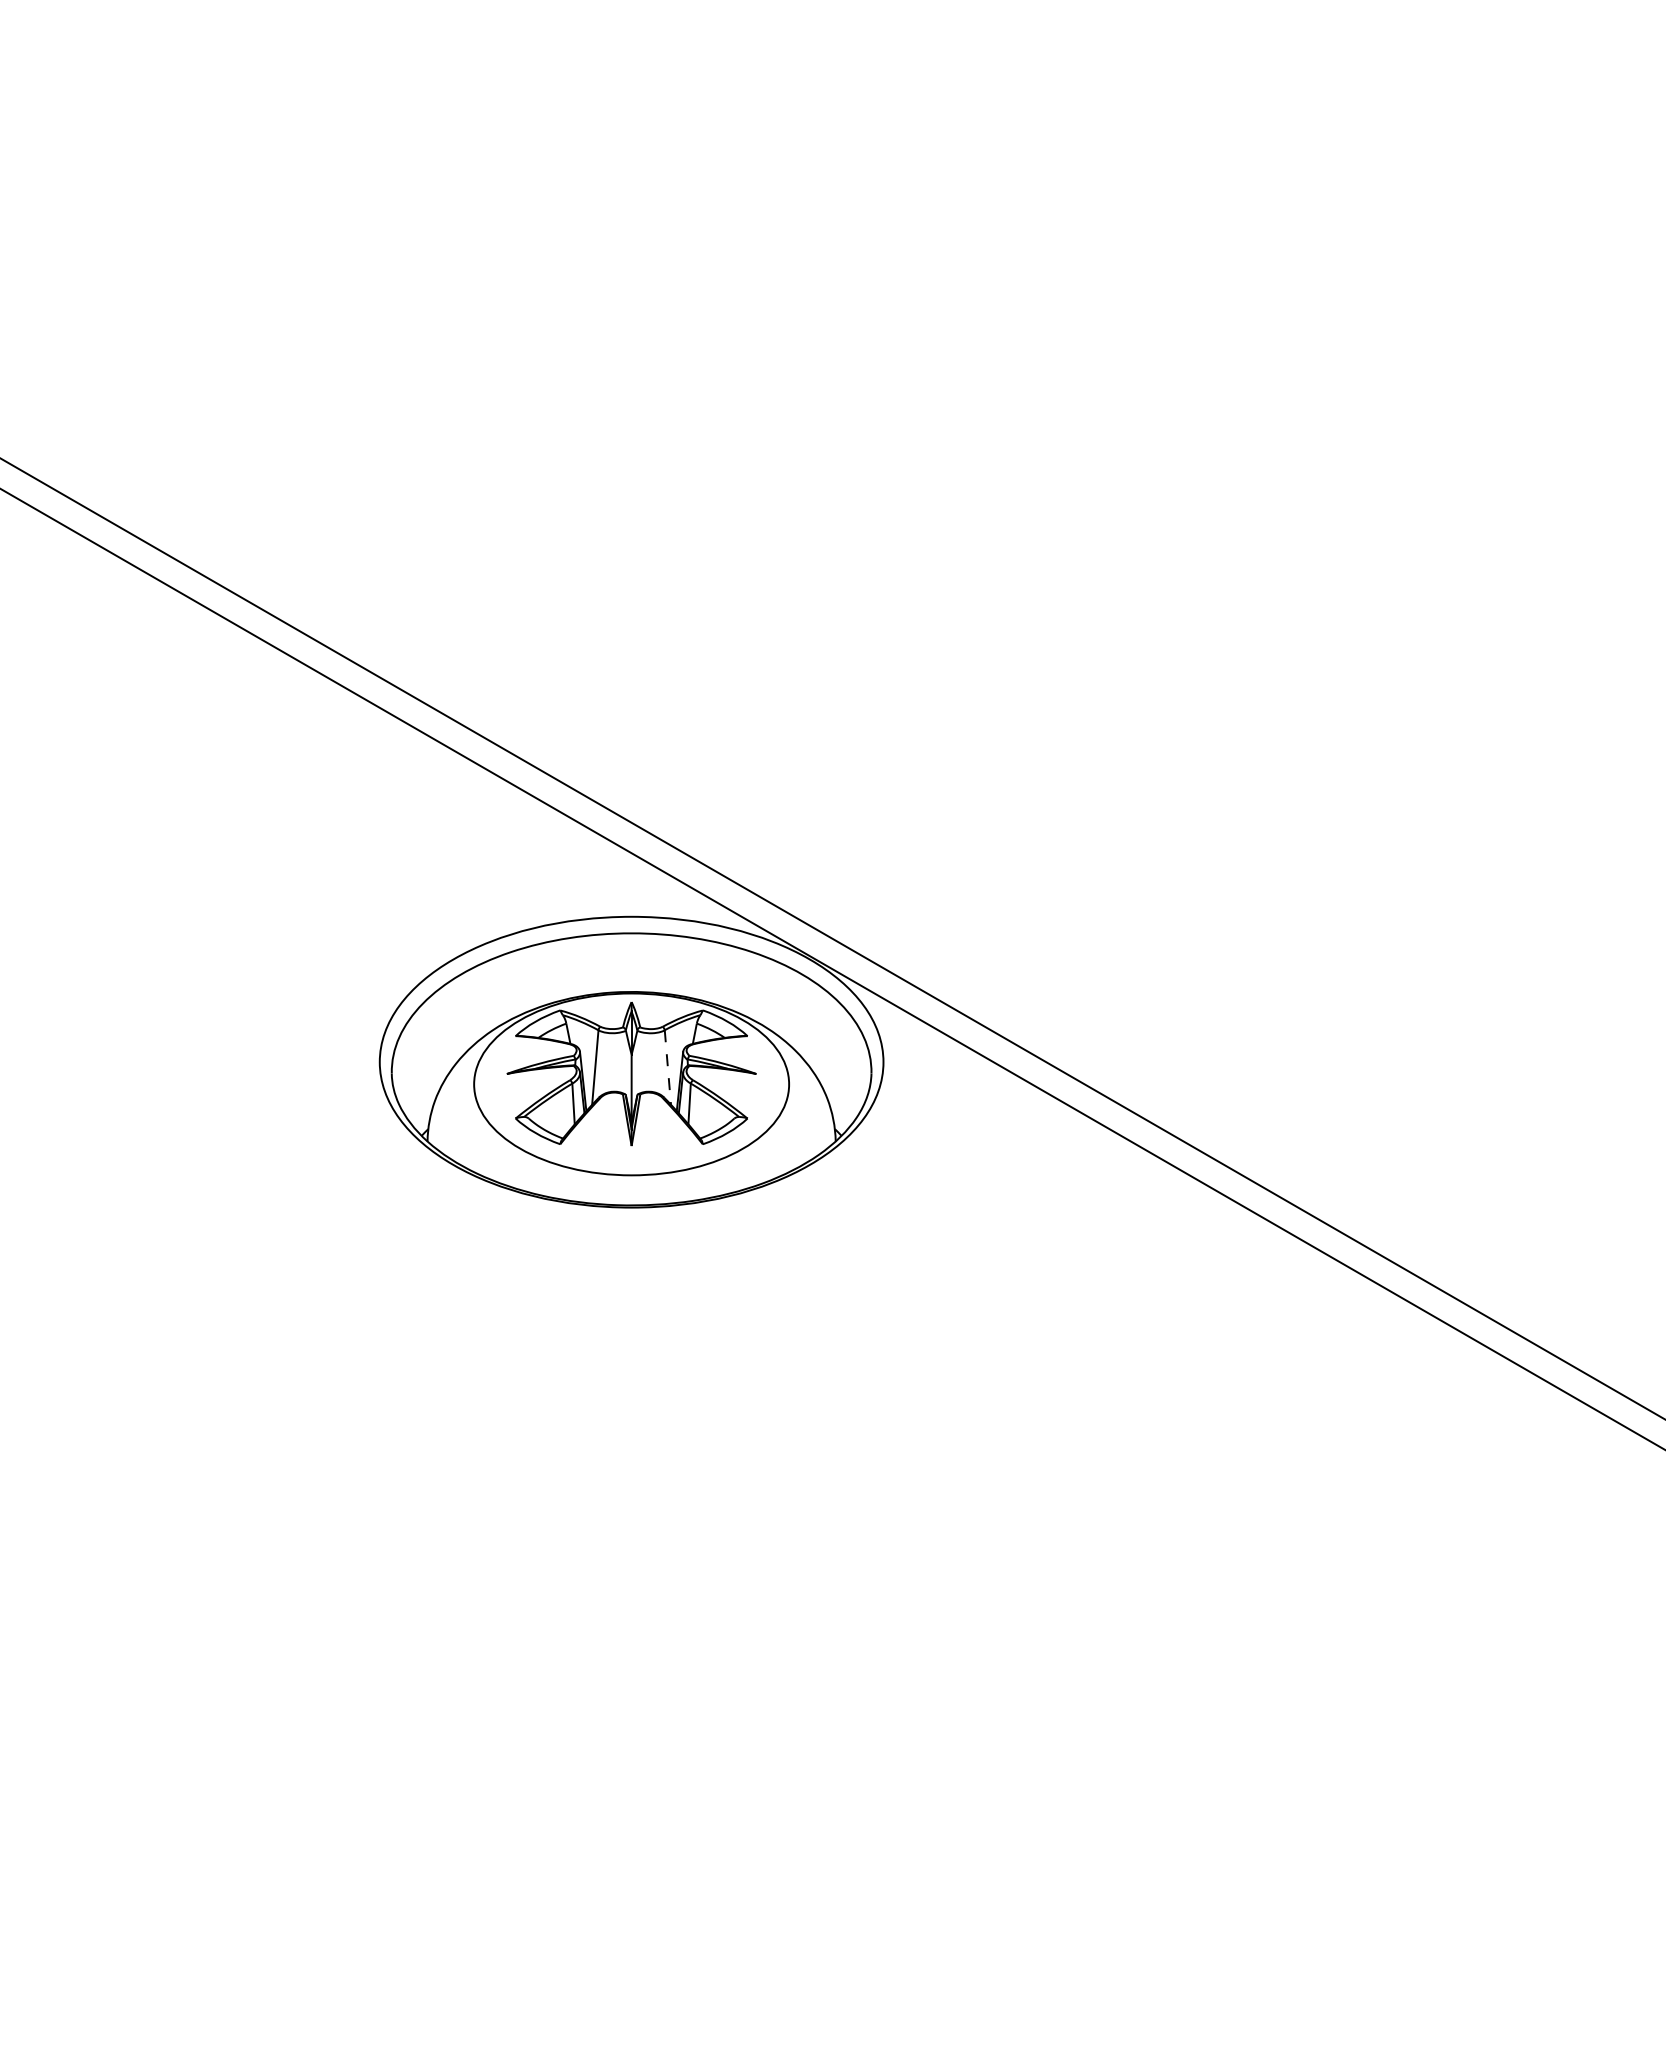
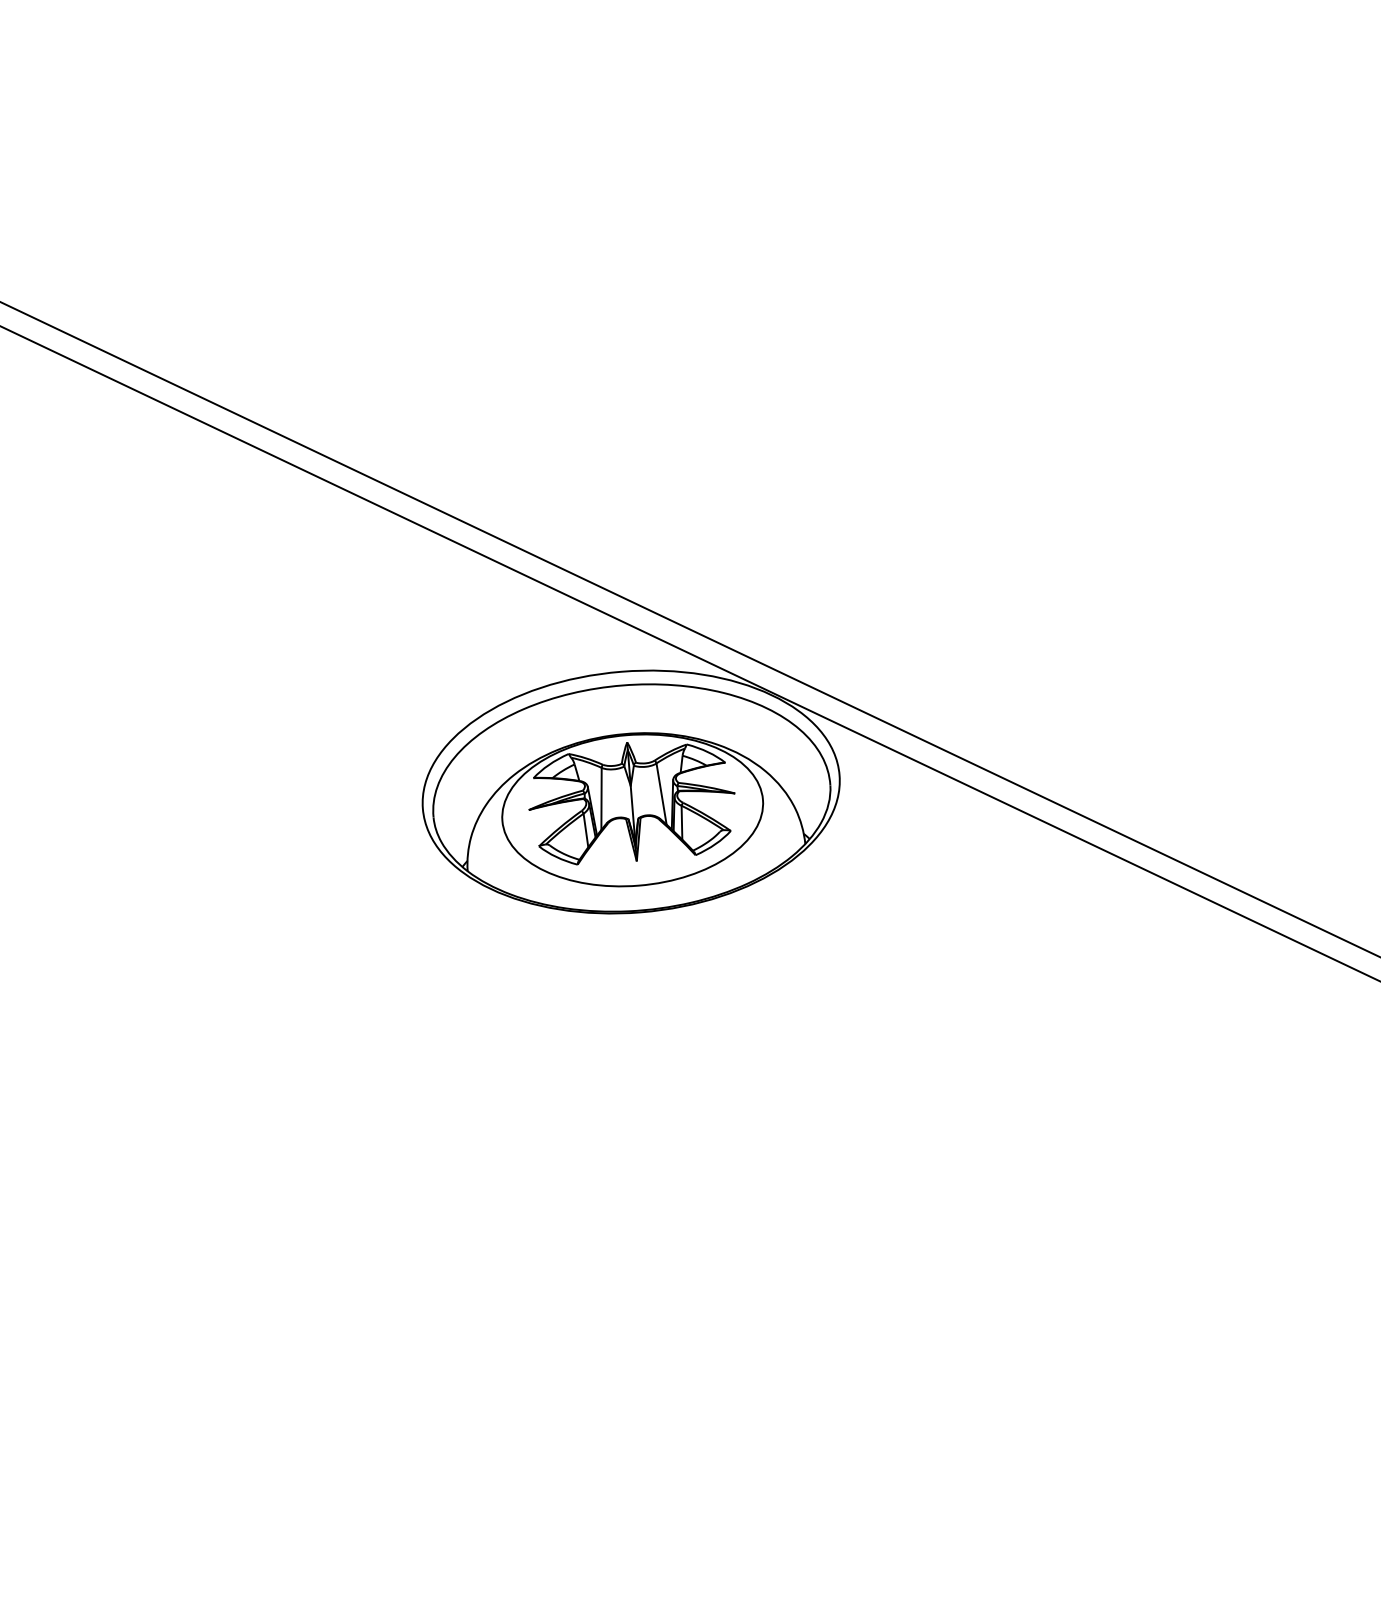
line: (667, 1068) -> (661, 794), dashed -> solid

